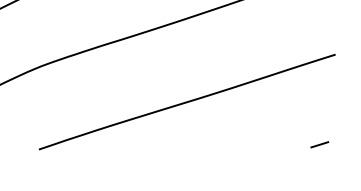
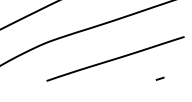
line: (318, 144) -> (159, 78), moved

